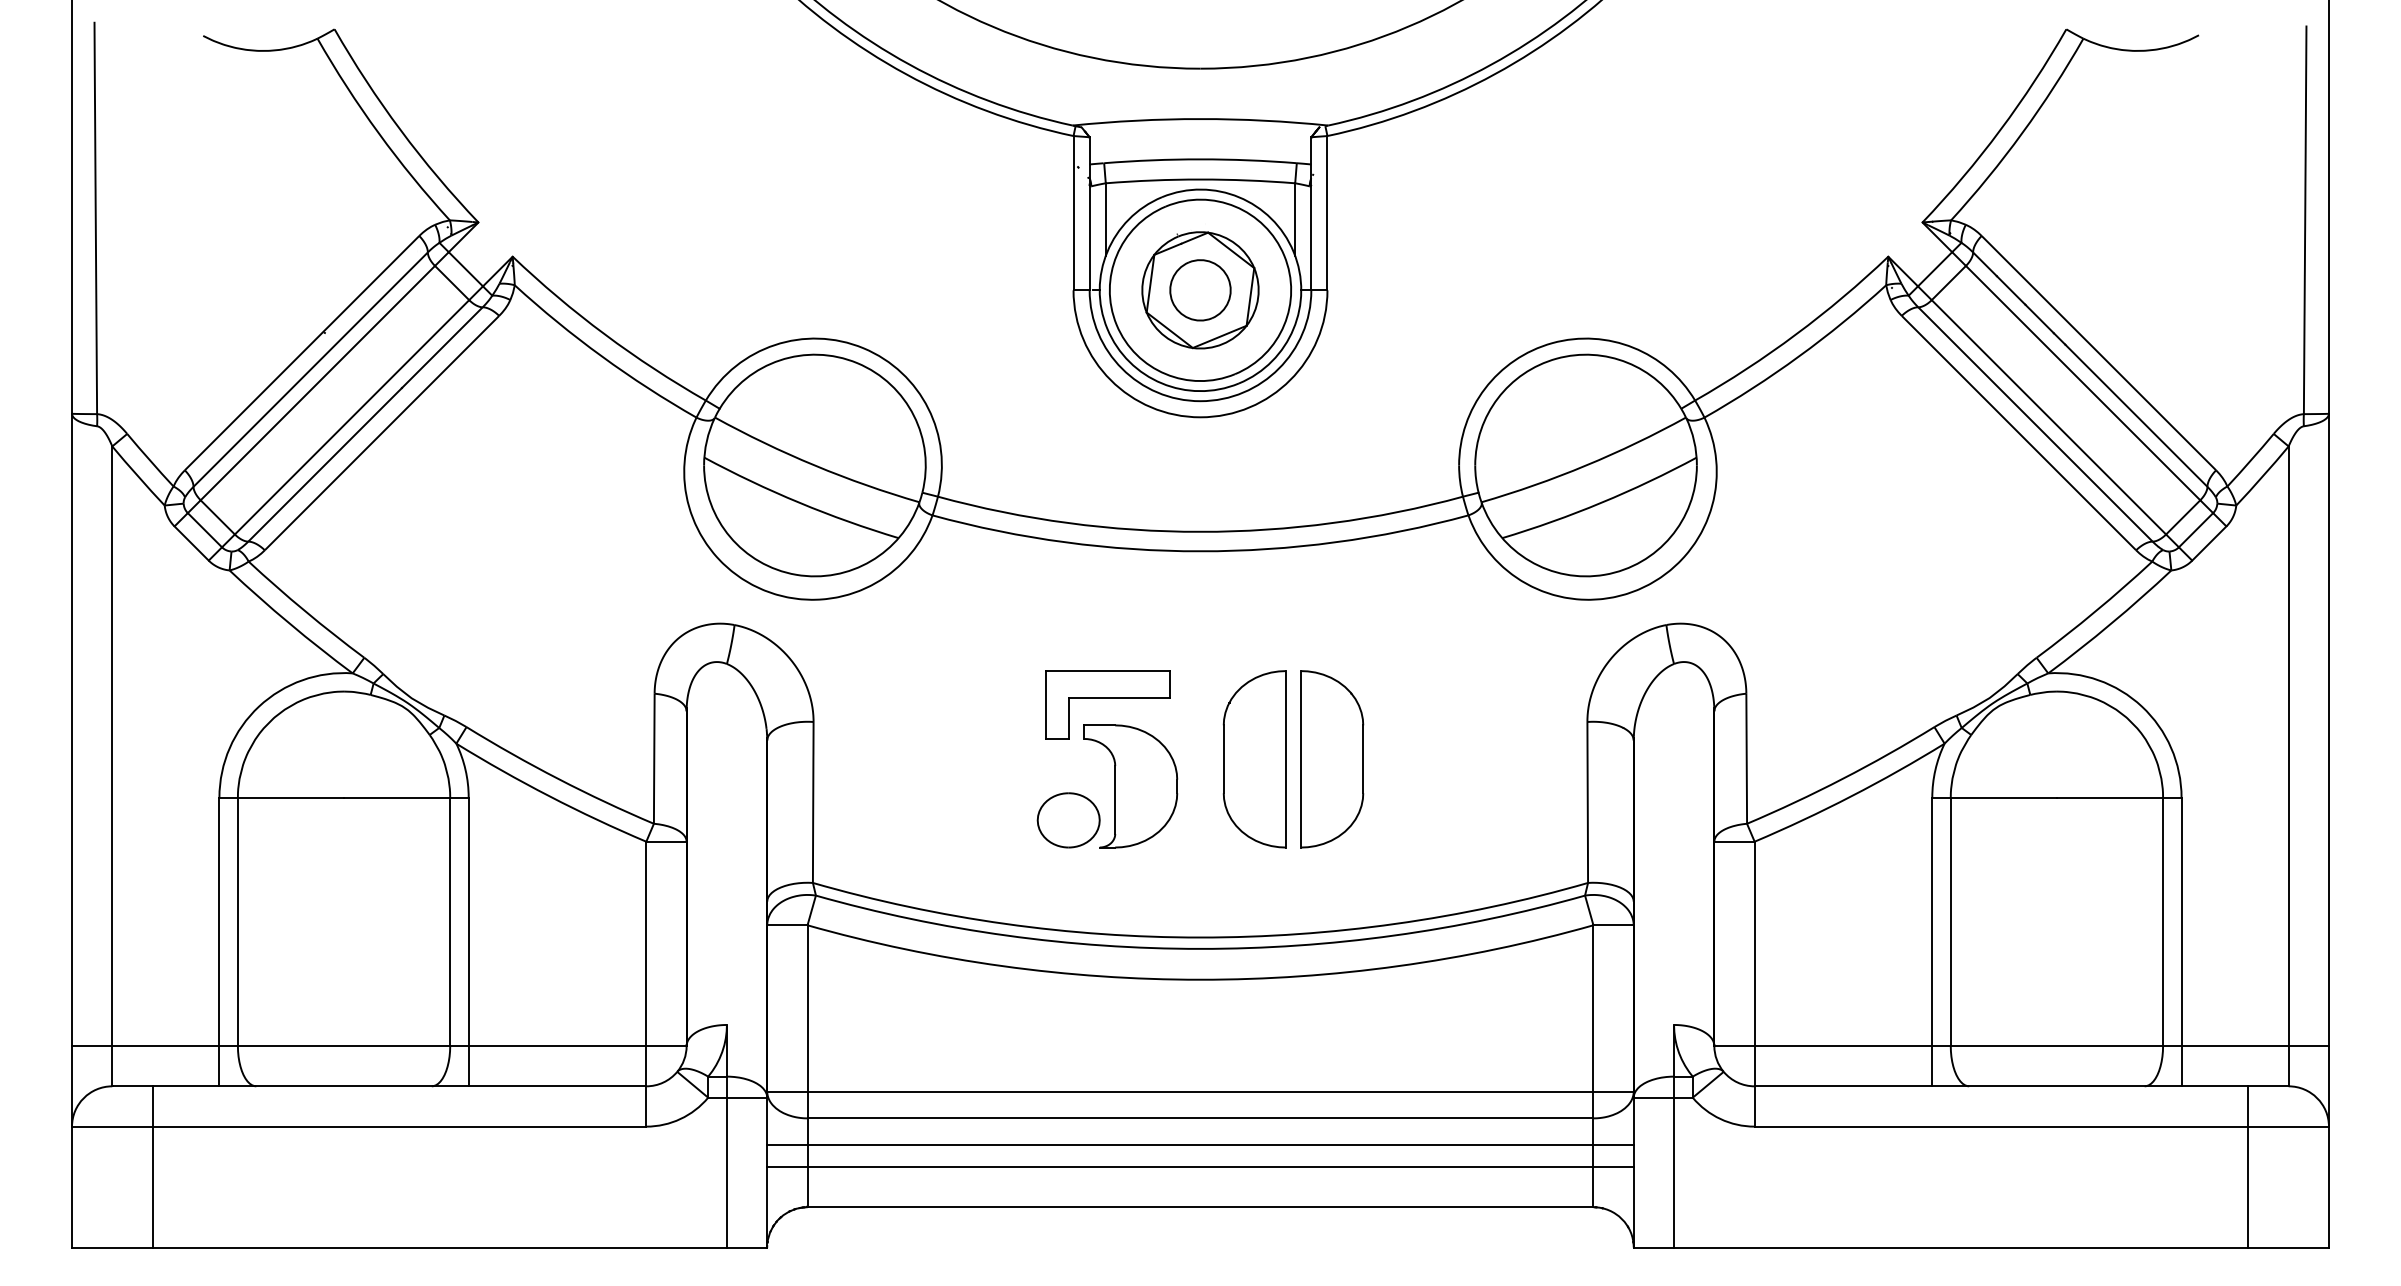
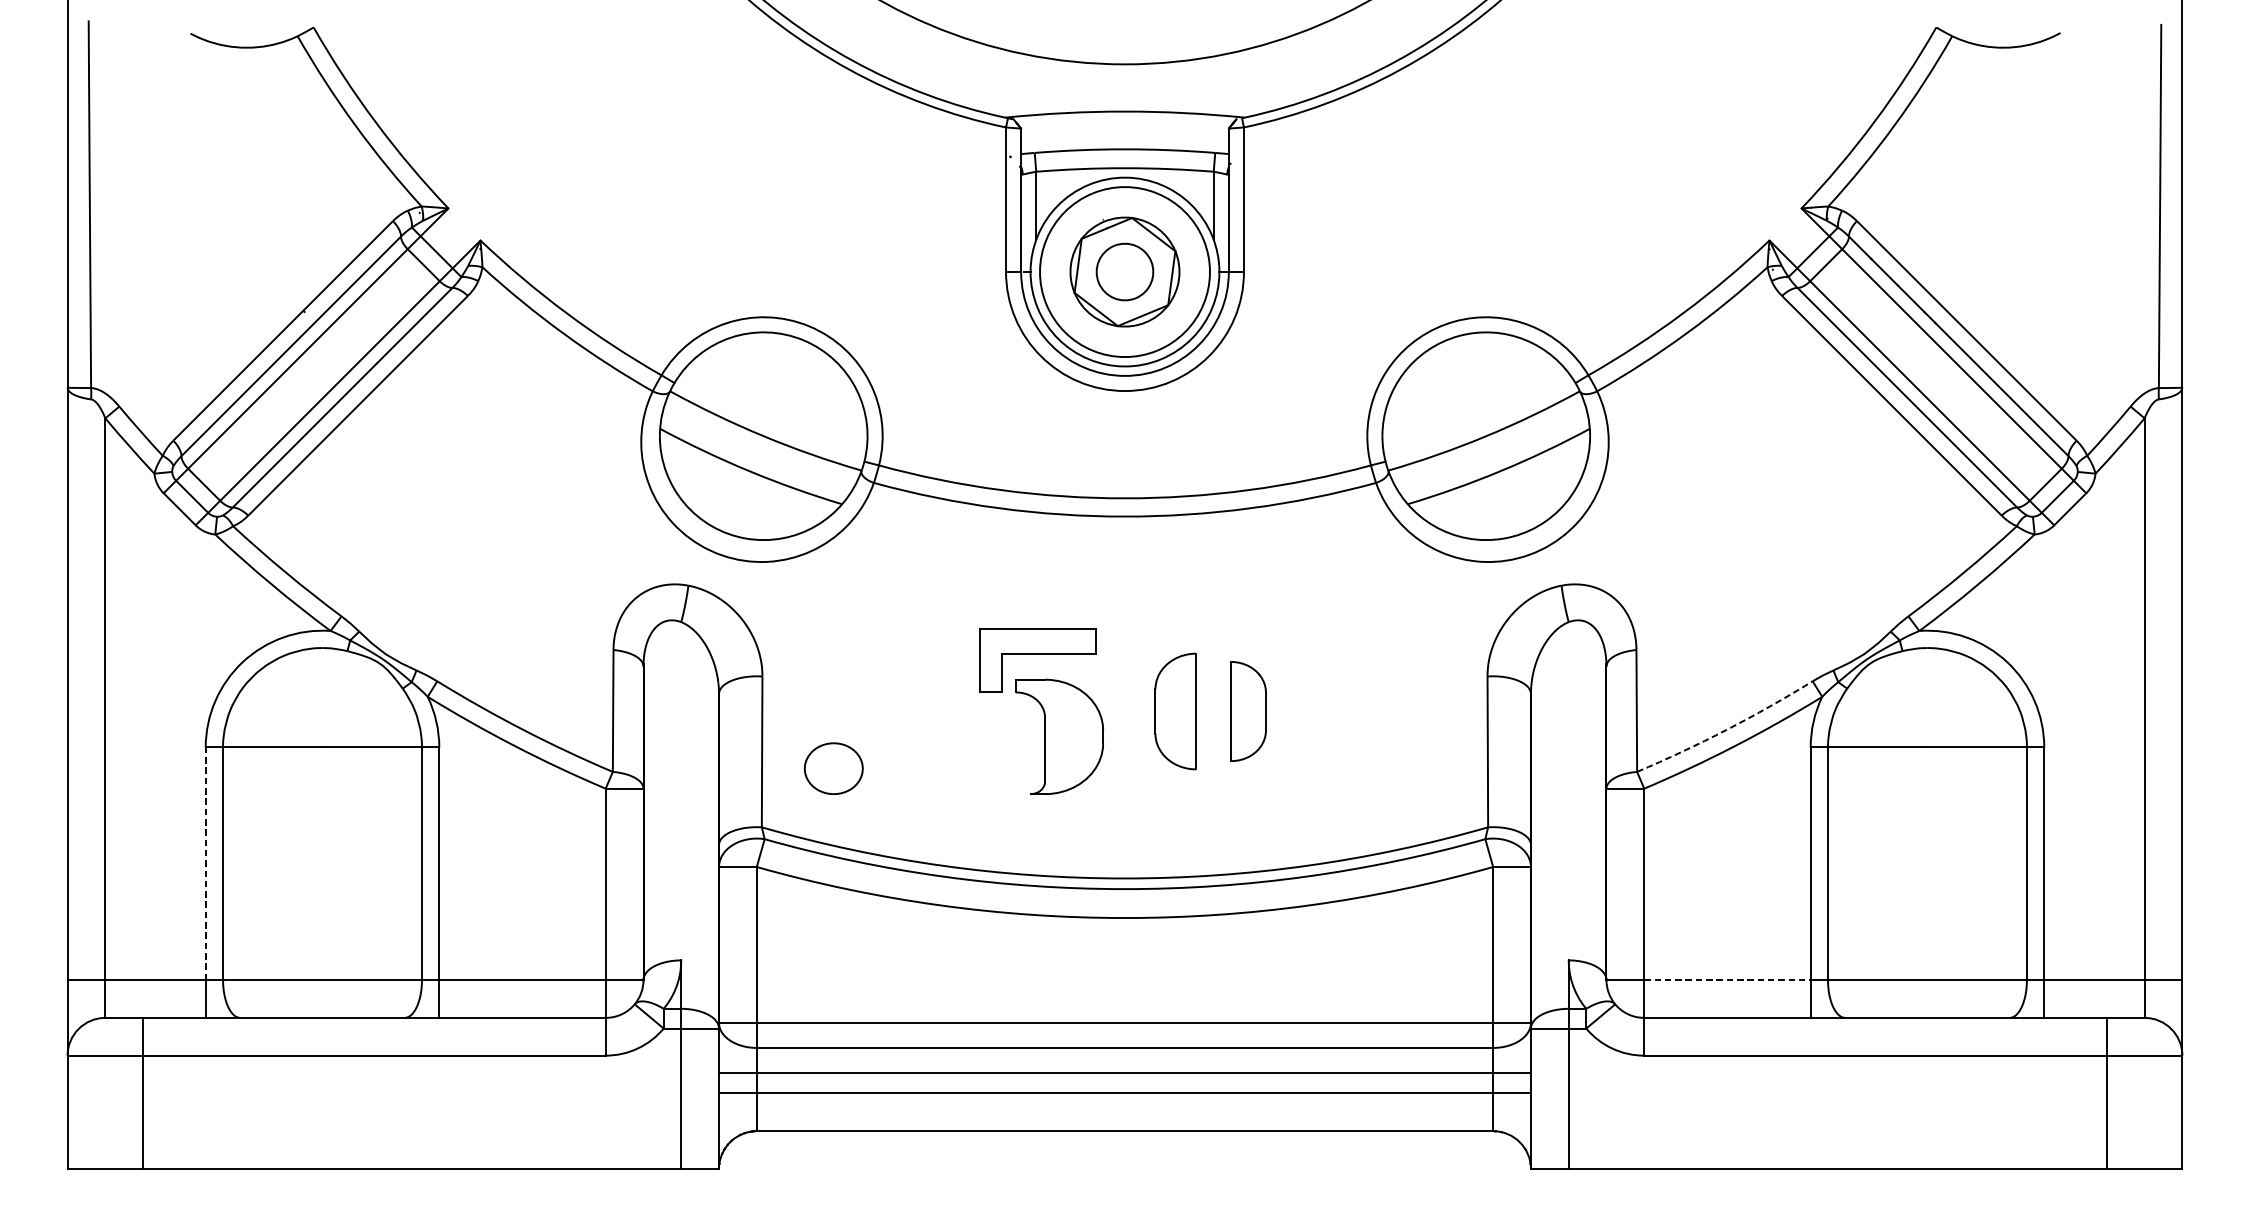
part: (1254, 759) -> (1175, 711), size x0.7
part: (1332, 759) -> (1248, 711), size x0.6
arc: (1842, 778) -> (1726, 729), solid -> dashed
part: (1068, 820) -> (833, 768), moved
line: (219, 921) -> (205, 863), solid -> dashed
line: (1843, 1046) -> (1727, 980), solid -> dashed

